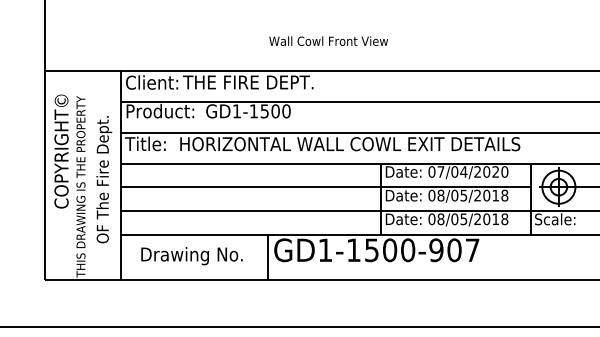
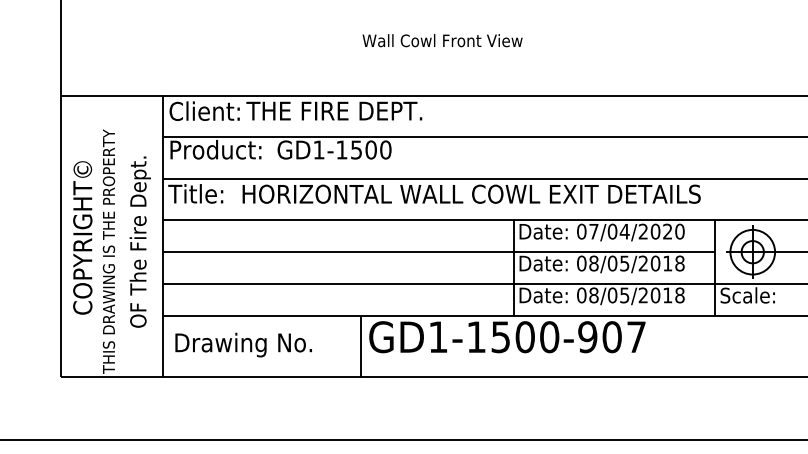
text: (328, 40) -> (442, 39), moved
text: (61, 151) -> (82, 237), moved
text: (191, 256) -> (243, 345), moved

